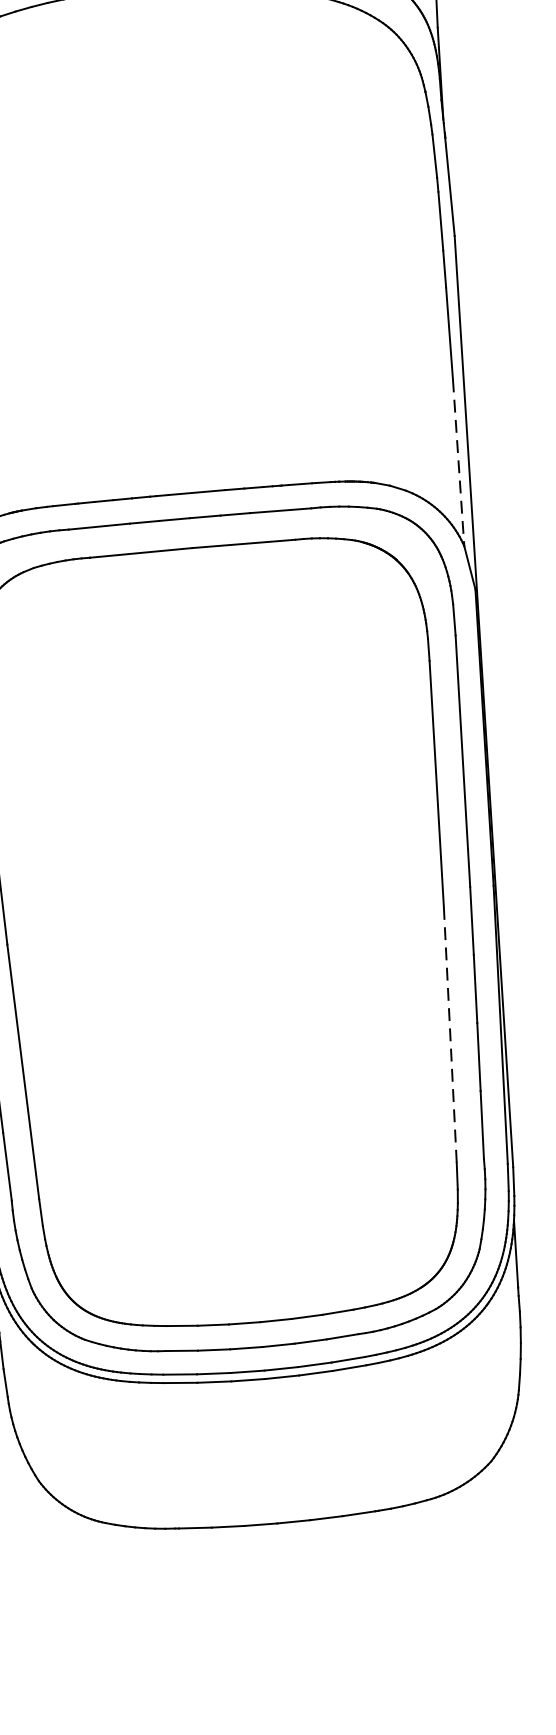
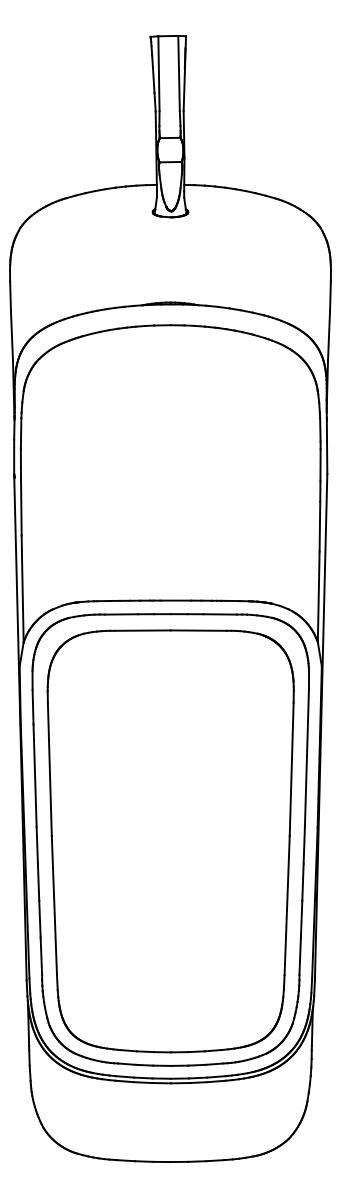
line: (458, 463) -> (318, 597), dashed -> solid
line: (450, 1033) -> (287, 905), dashed -> solid

